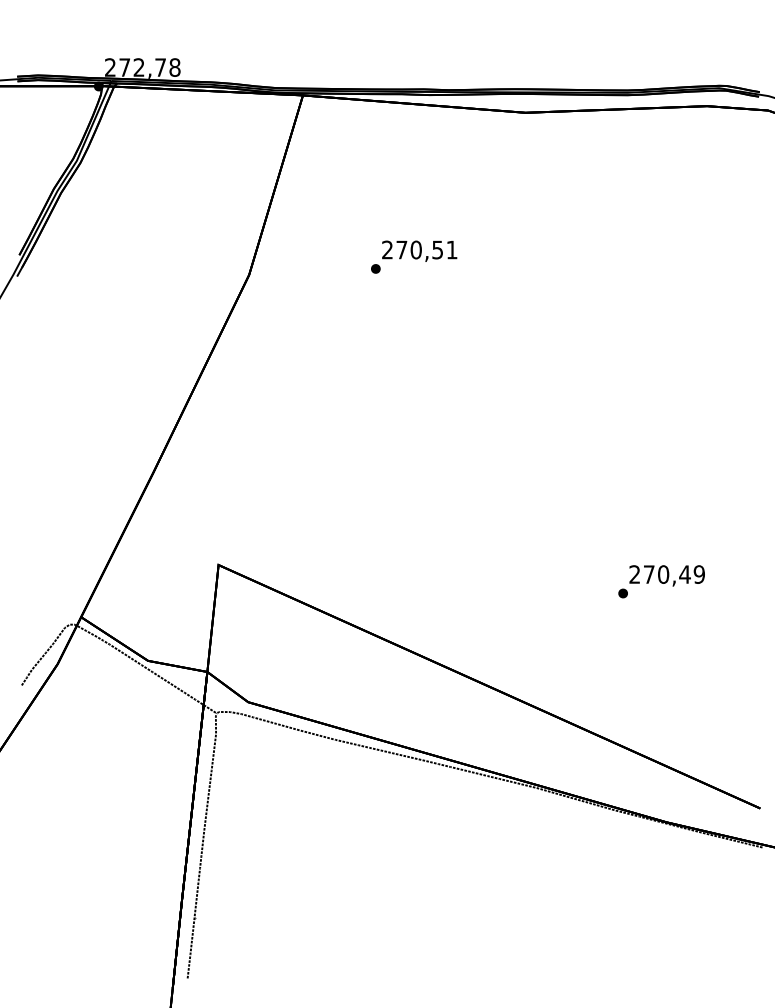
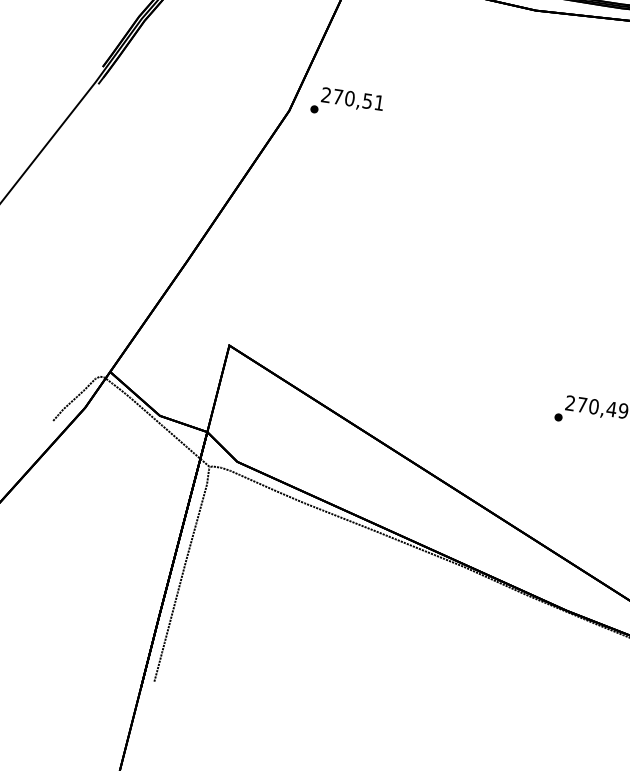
text: (414, 256) -> (347, 103), moved

